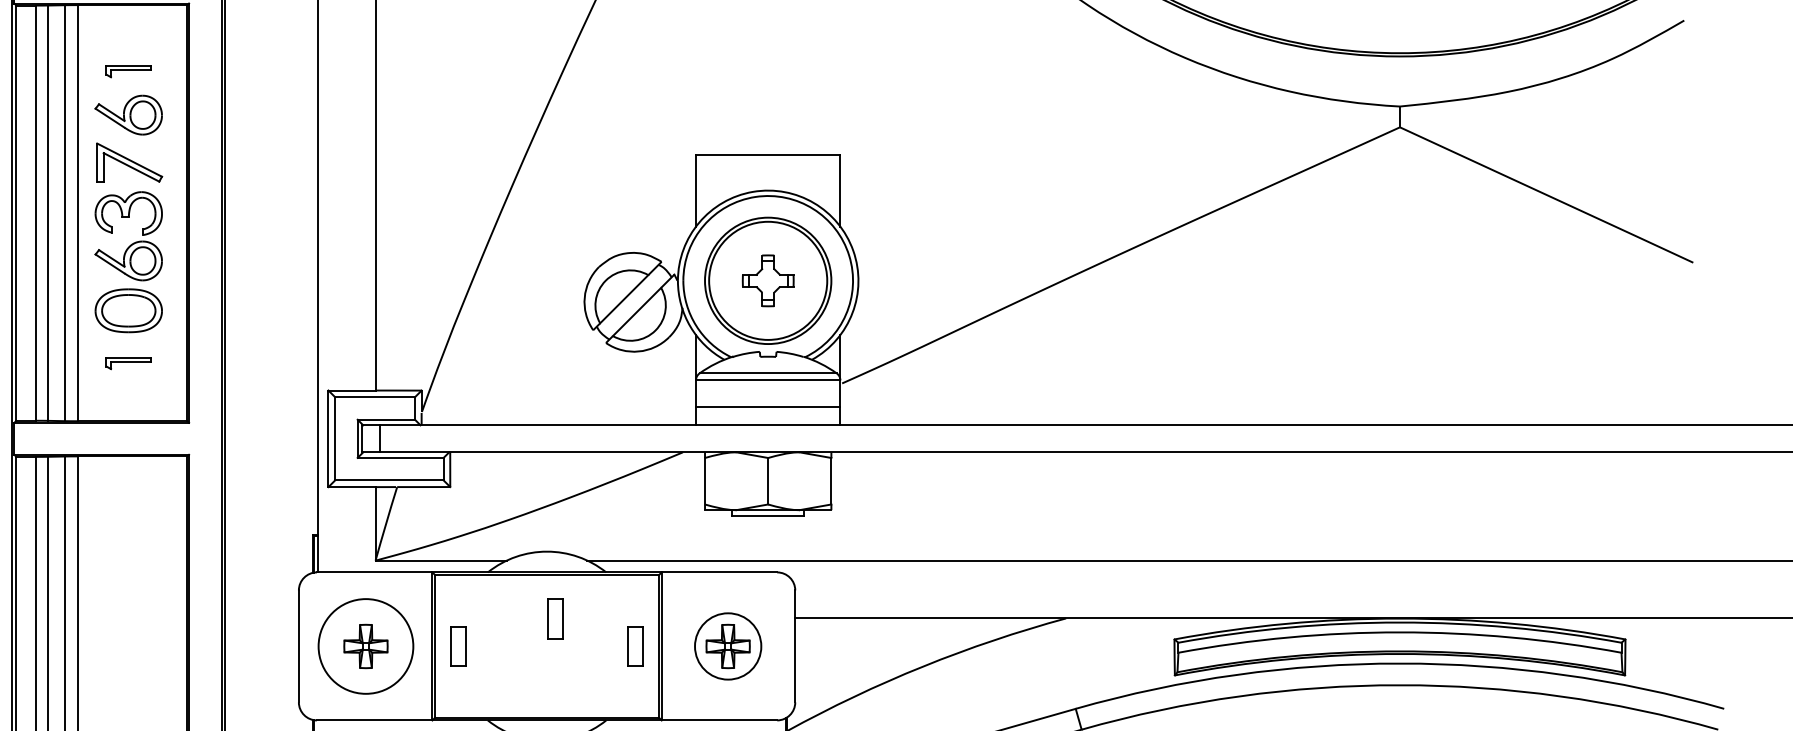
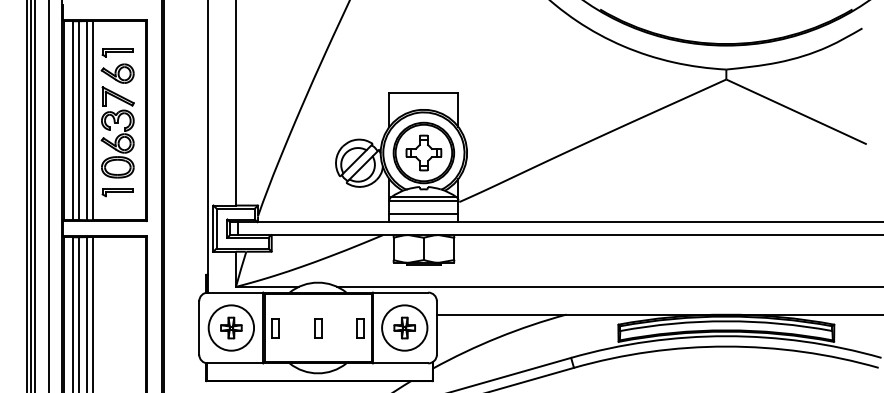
part: (128, 70) -> (117, 52), size x1.43
part: (767, 279) -> (423, 152), size x1.43
part: (128, 363) -> (117, 192), size x1.43
part: (556, 620) -> (318, 328), moved
circle: (727, 645) -> (404, 327), size x1.43

